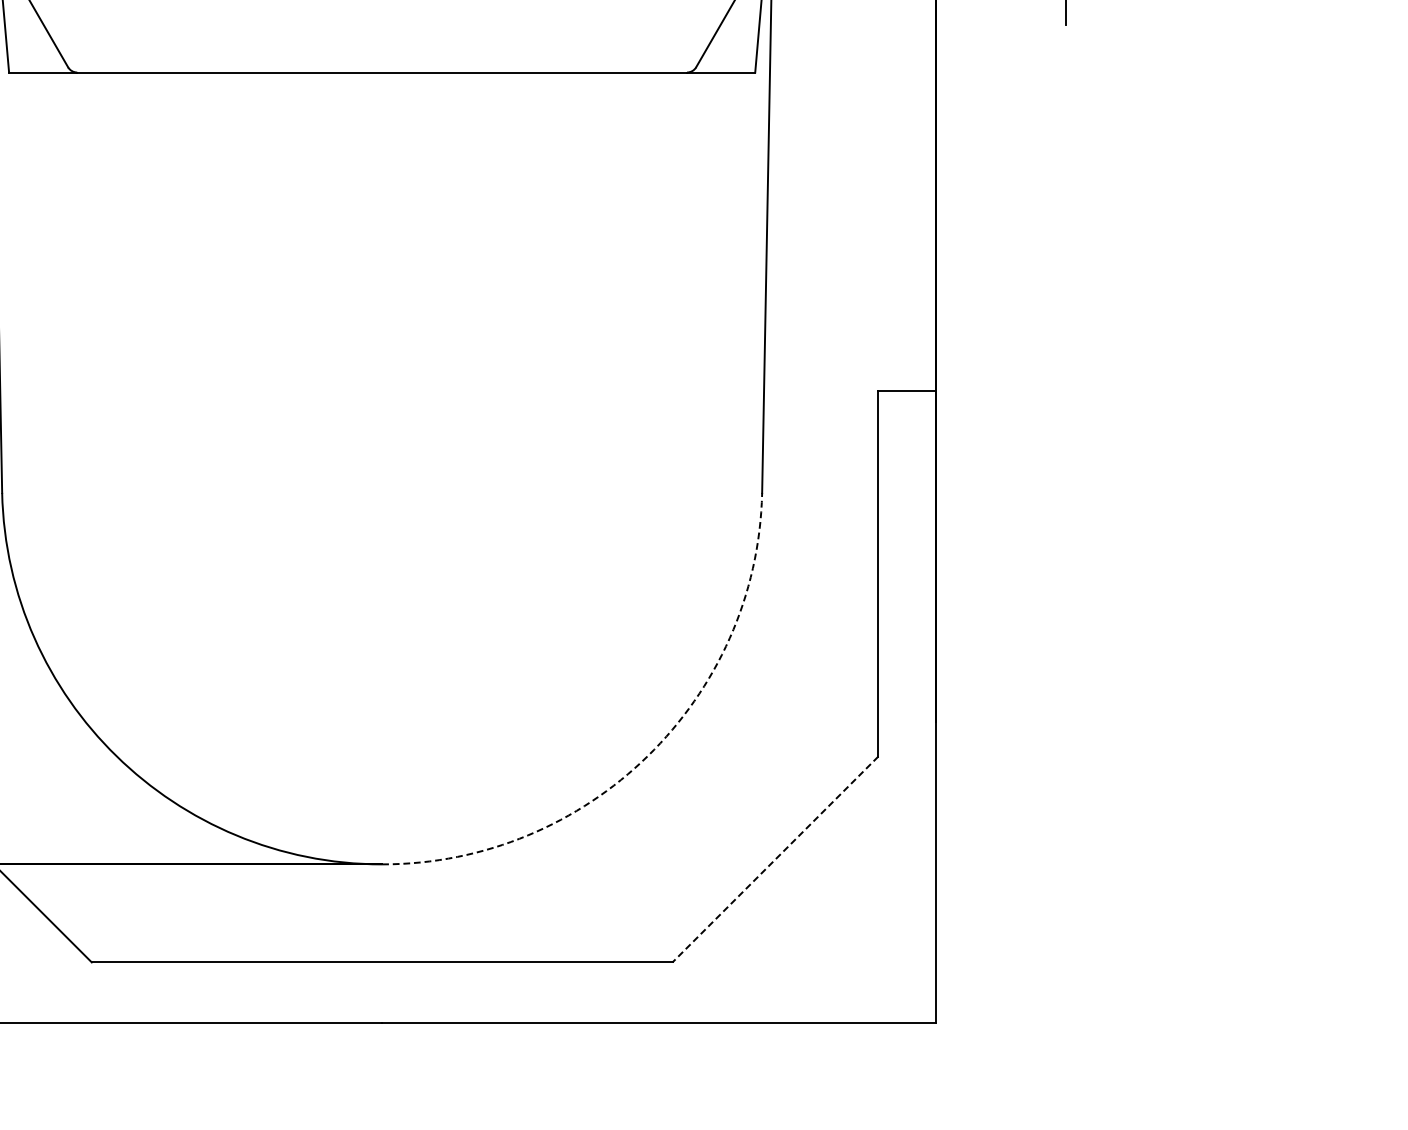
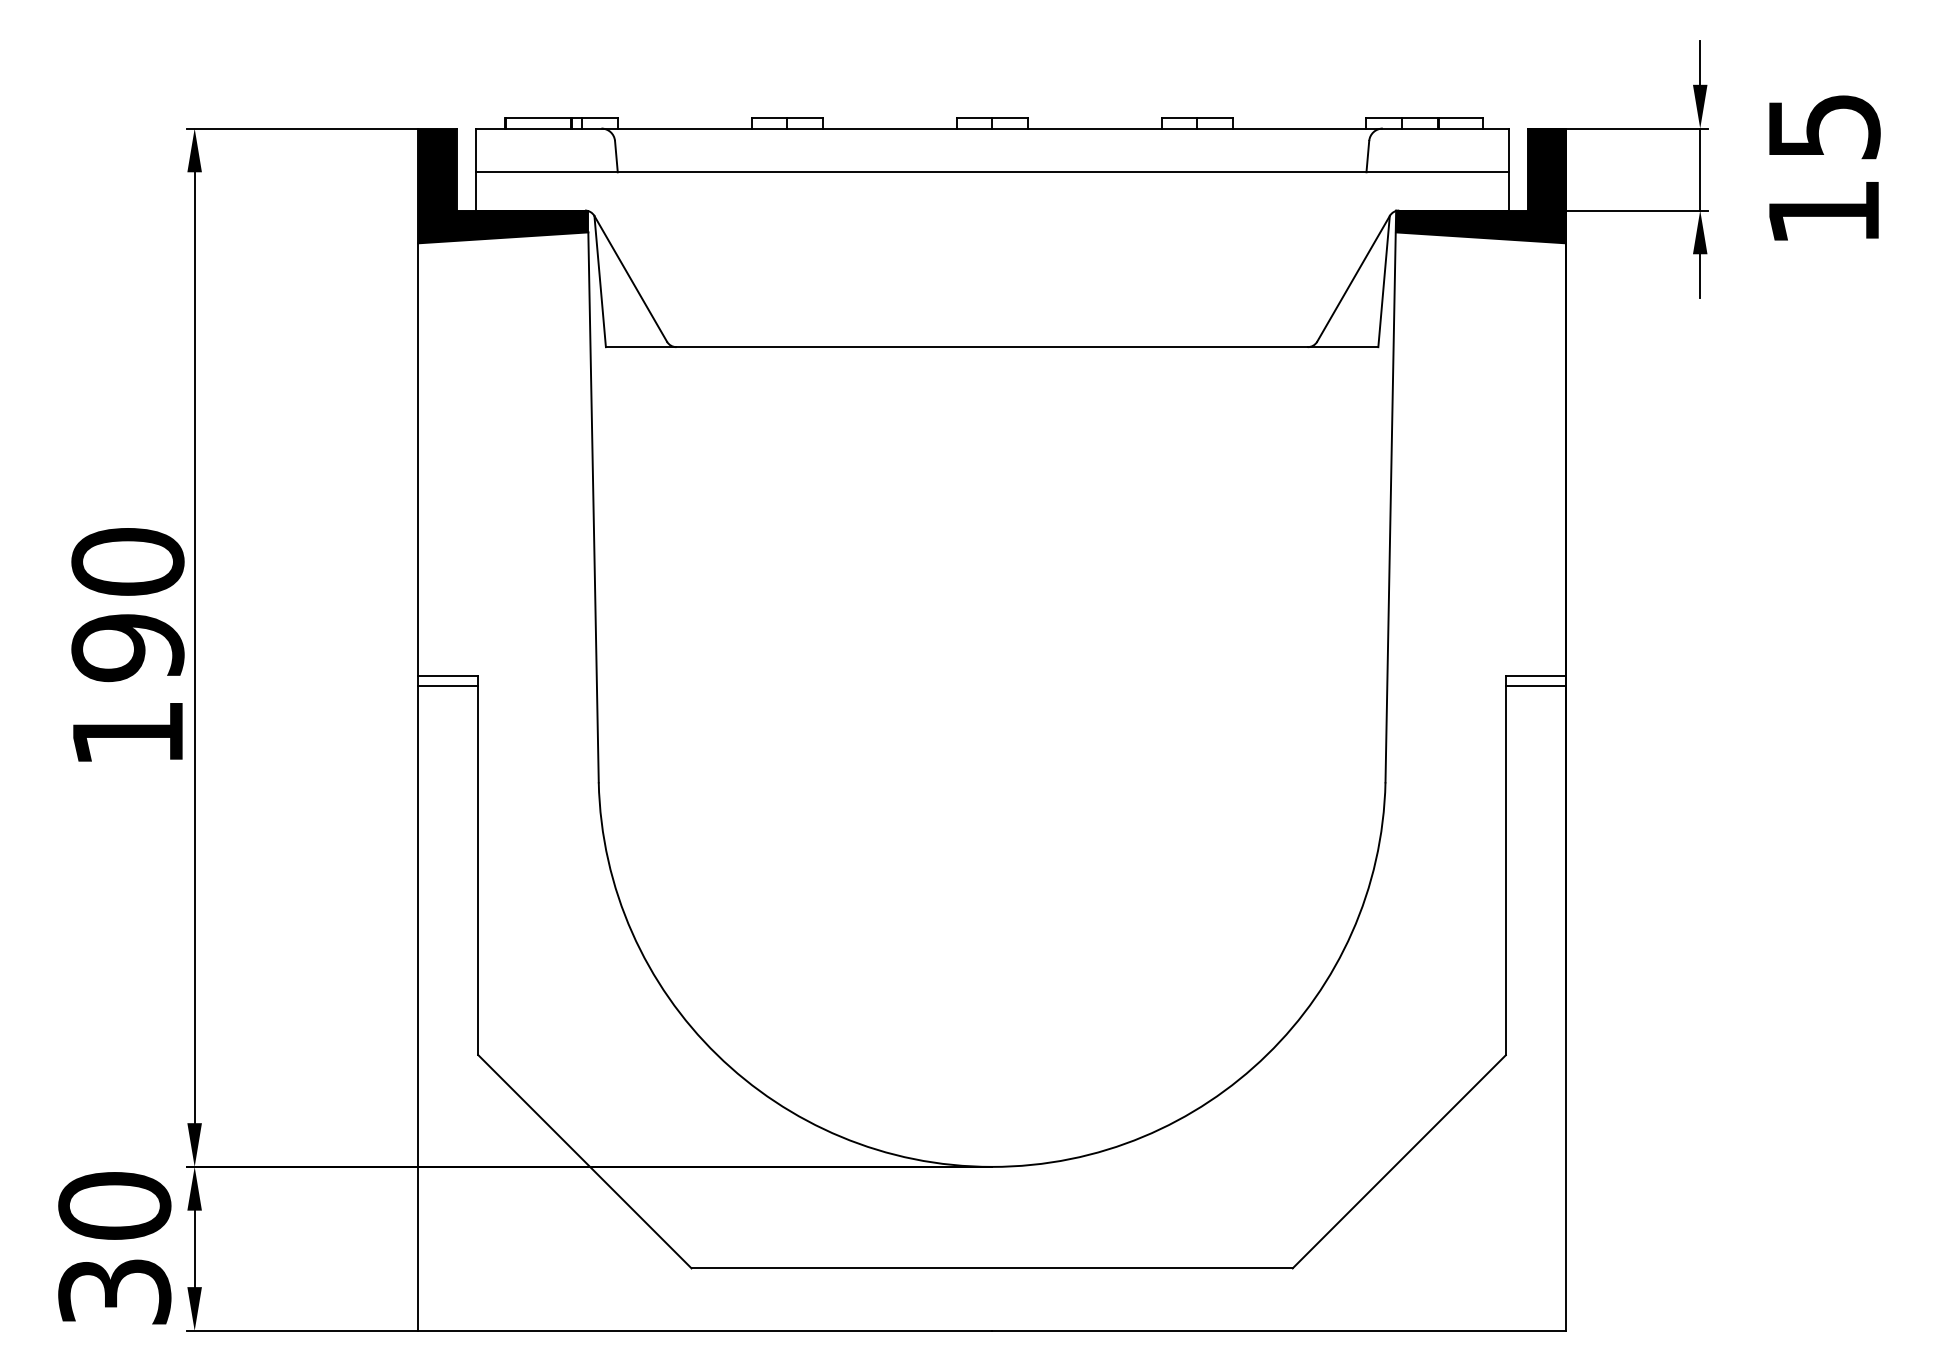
line: (907, 400) -> (1535, 686), added
arc: (648, 755) -> (1267, 1054), dashed -> solid
line: (775, 859) -> (1399, 1161), dashed -> solid

